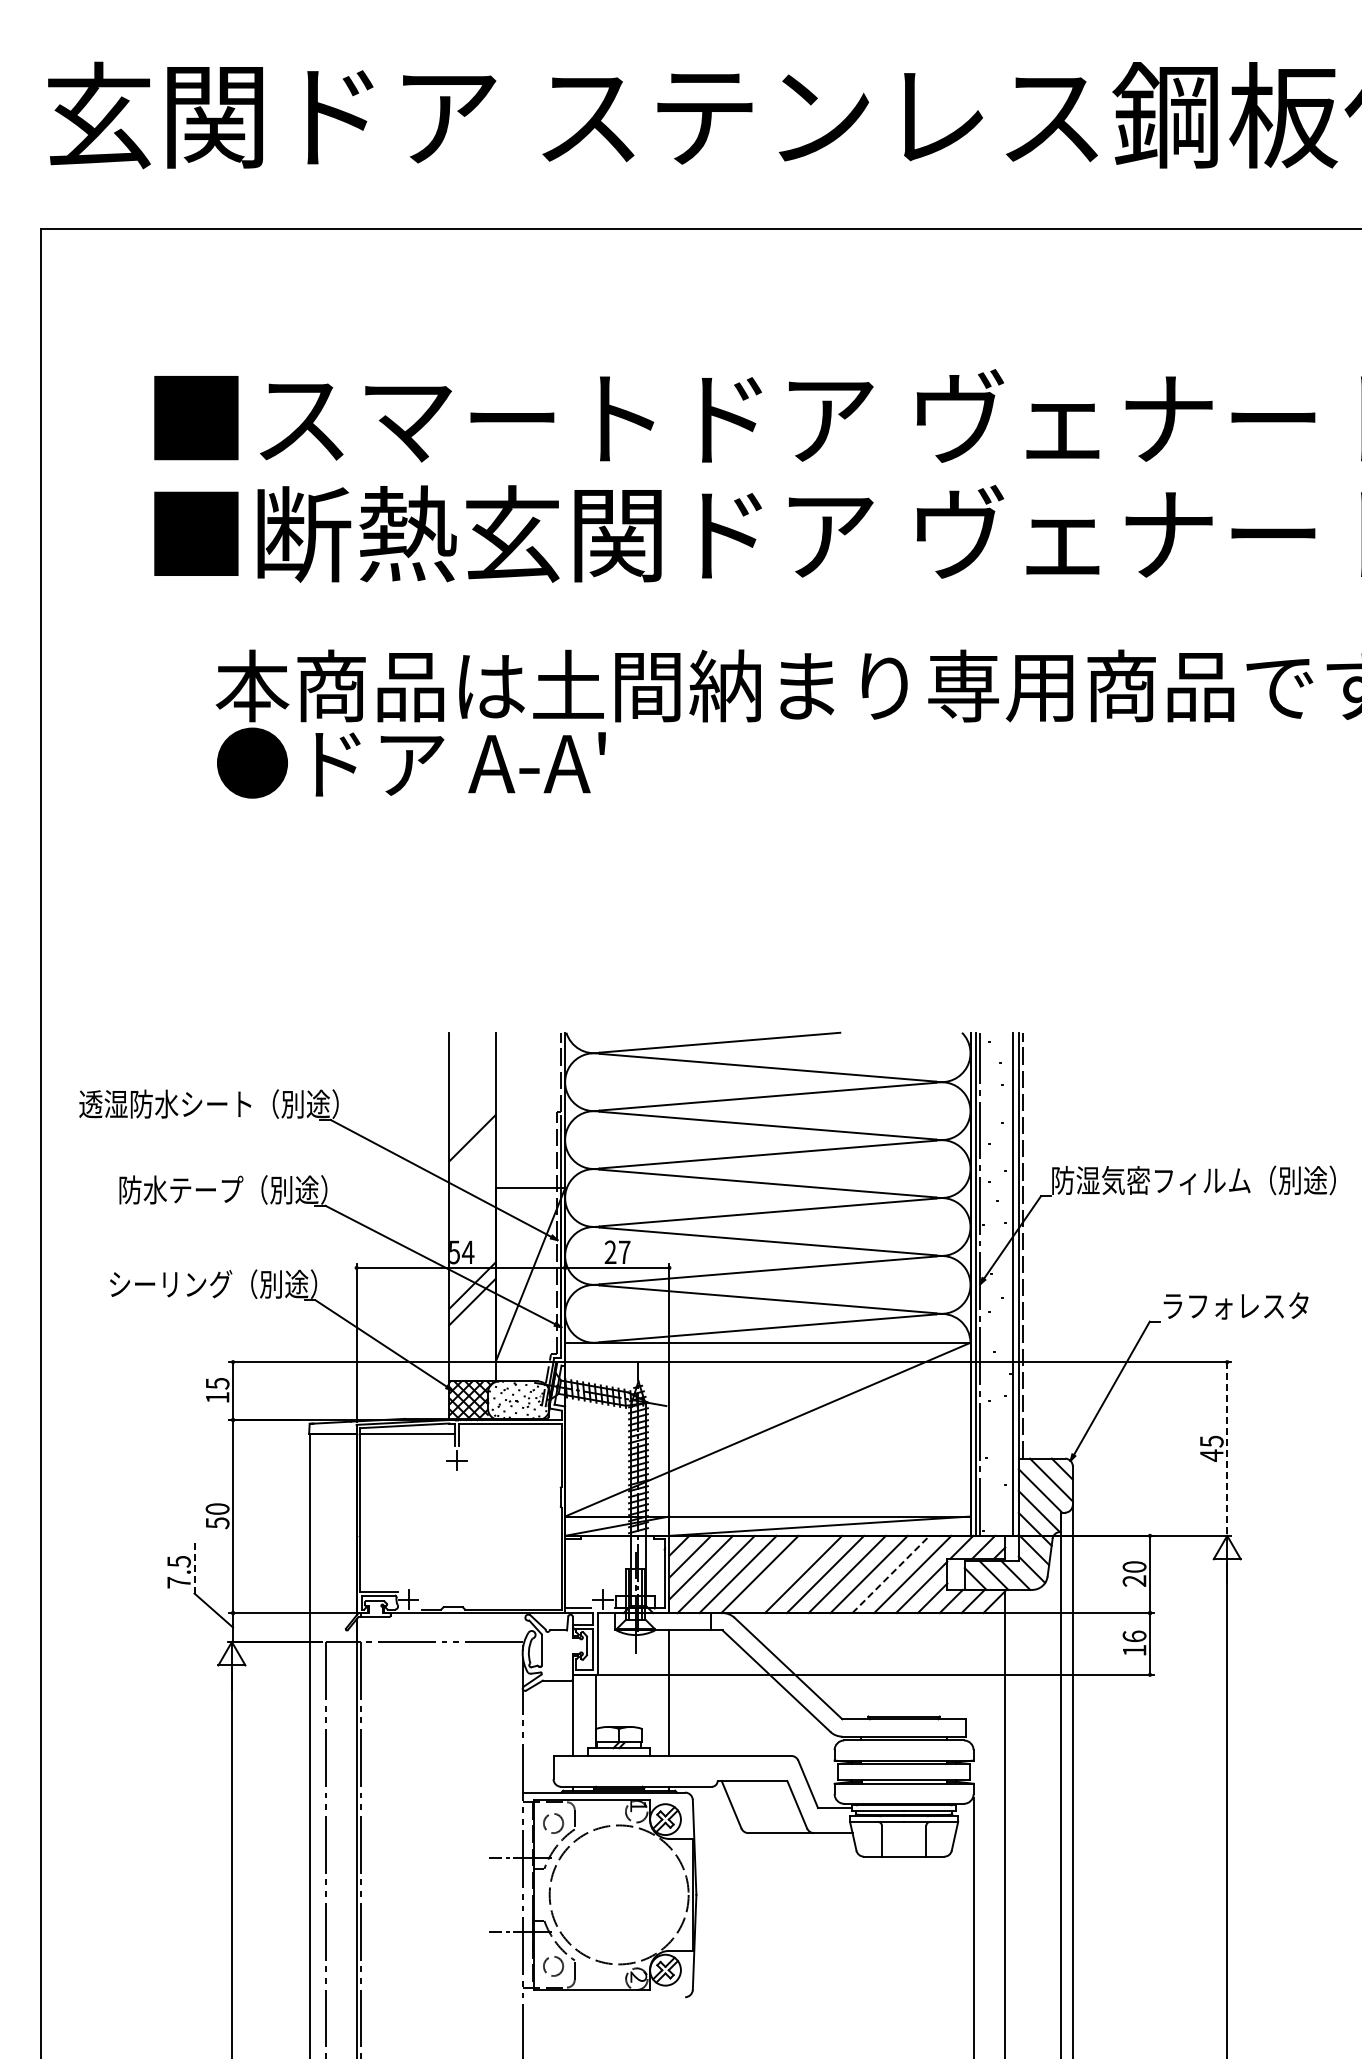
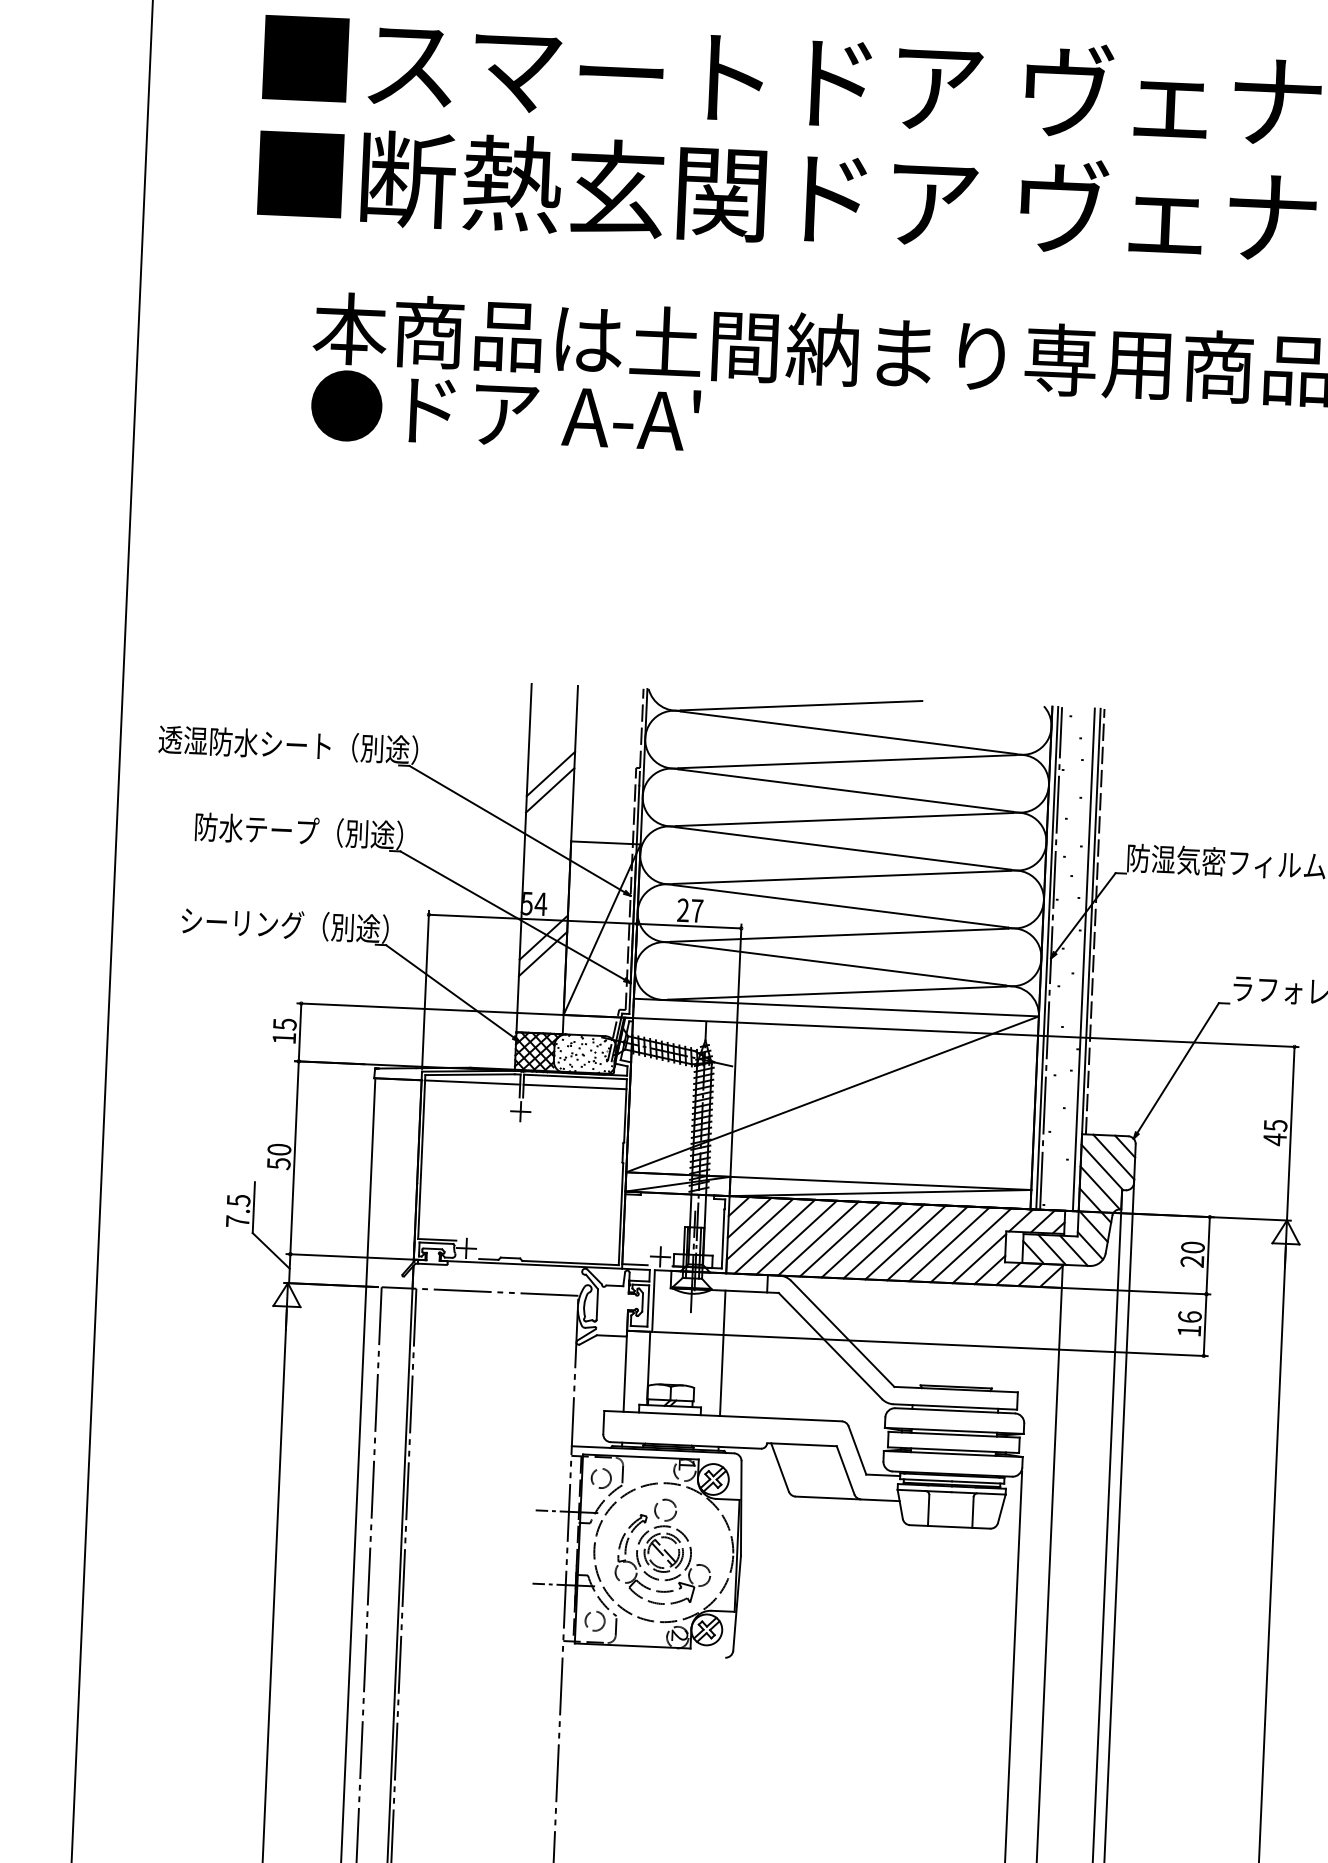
line: (472, 1121) -> (550, 773), added
line: (509, 1433) -> (574, 1086), added
line: (1227, 1448) -> (1291, 1133), dashed -> solid
line: (194, 1567) -> (253, 1207), dashed -> solid
line: (781, 1574) -> (839, 1239), added
line: (891, 1574) -> (949, 1244), dashed -> solid
part: (619, 1894) -> (664, 1552), added

